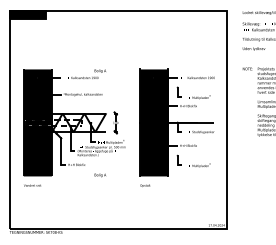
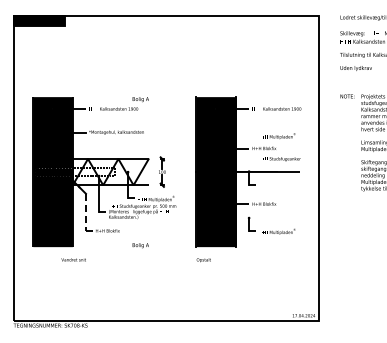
part: (179, 91) -> (251, 128), removed
text: (200, 132) -> (281, 159), moved
line: (60, 151) -> (85, 212), solid -> dashed
text: (32, 185) -> (73, 259), moved

